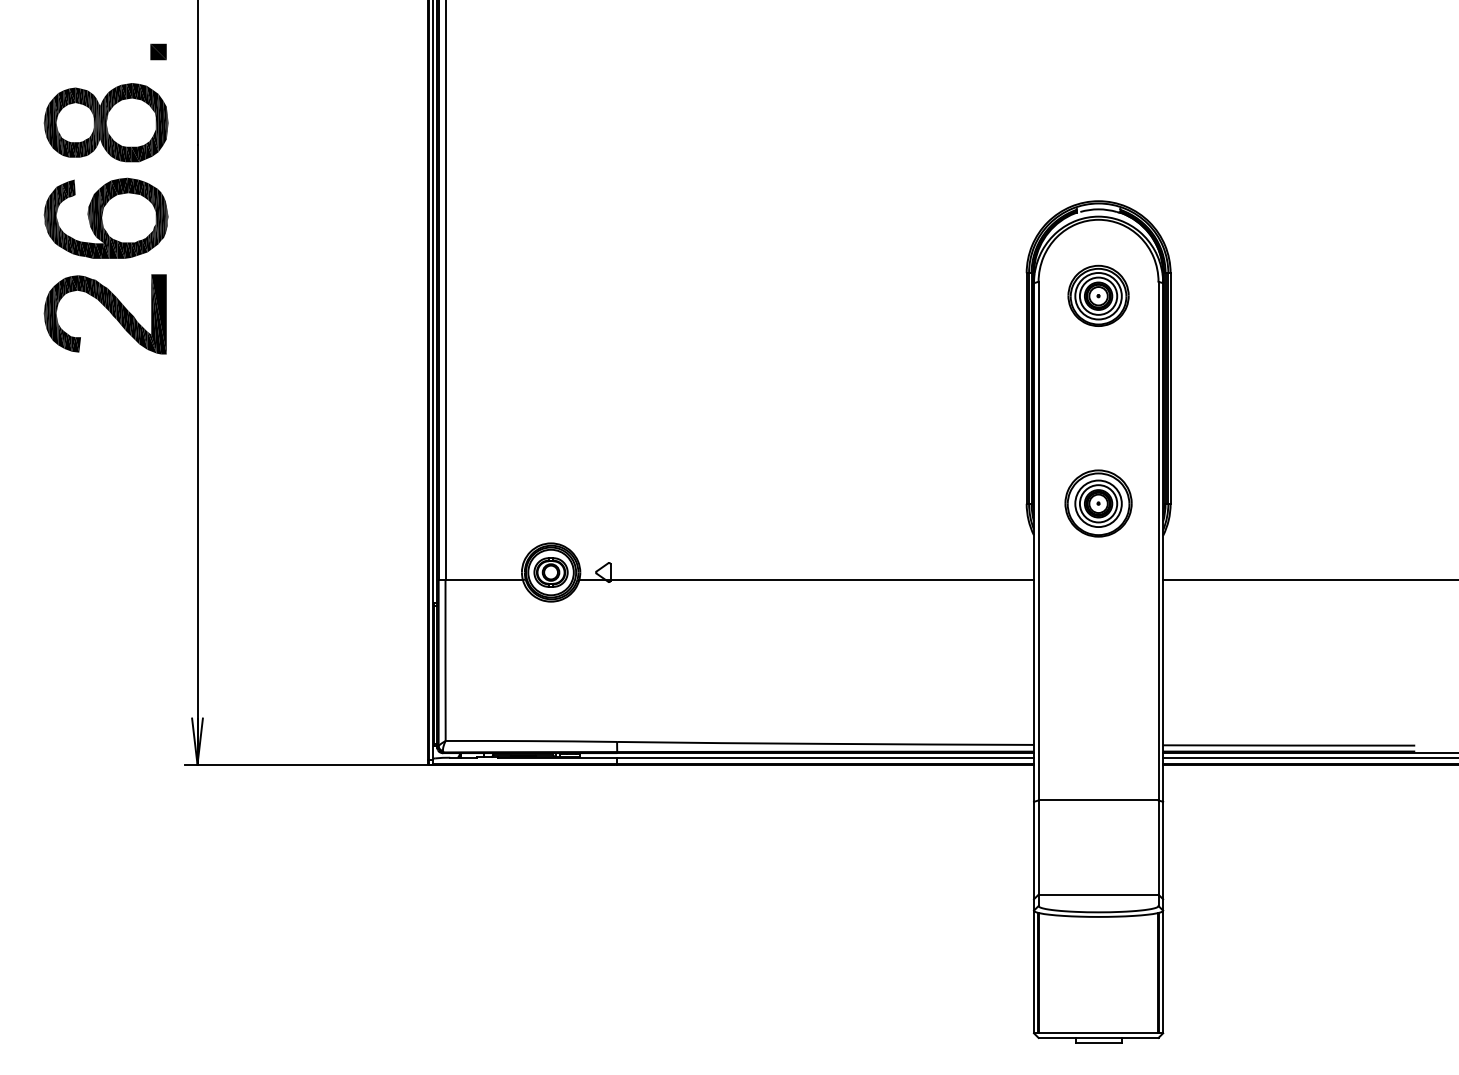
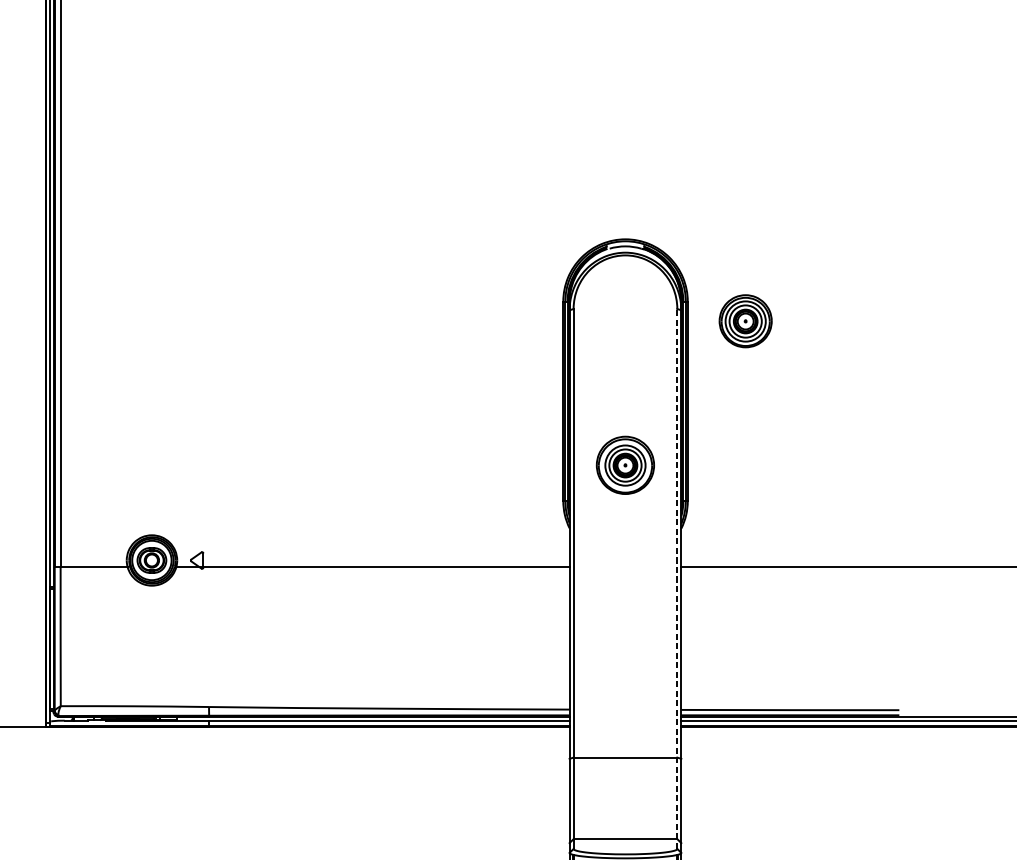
part: (1098, 295) -> (745, 320), moved
part: (1098, 503) -> (625, 465), moved
line: (1158, 593) -> (677, 578), solid -> dashed

